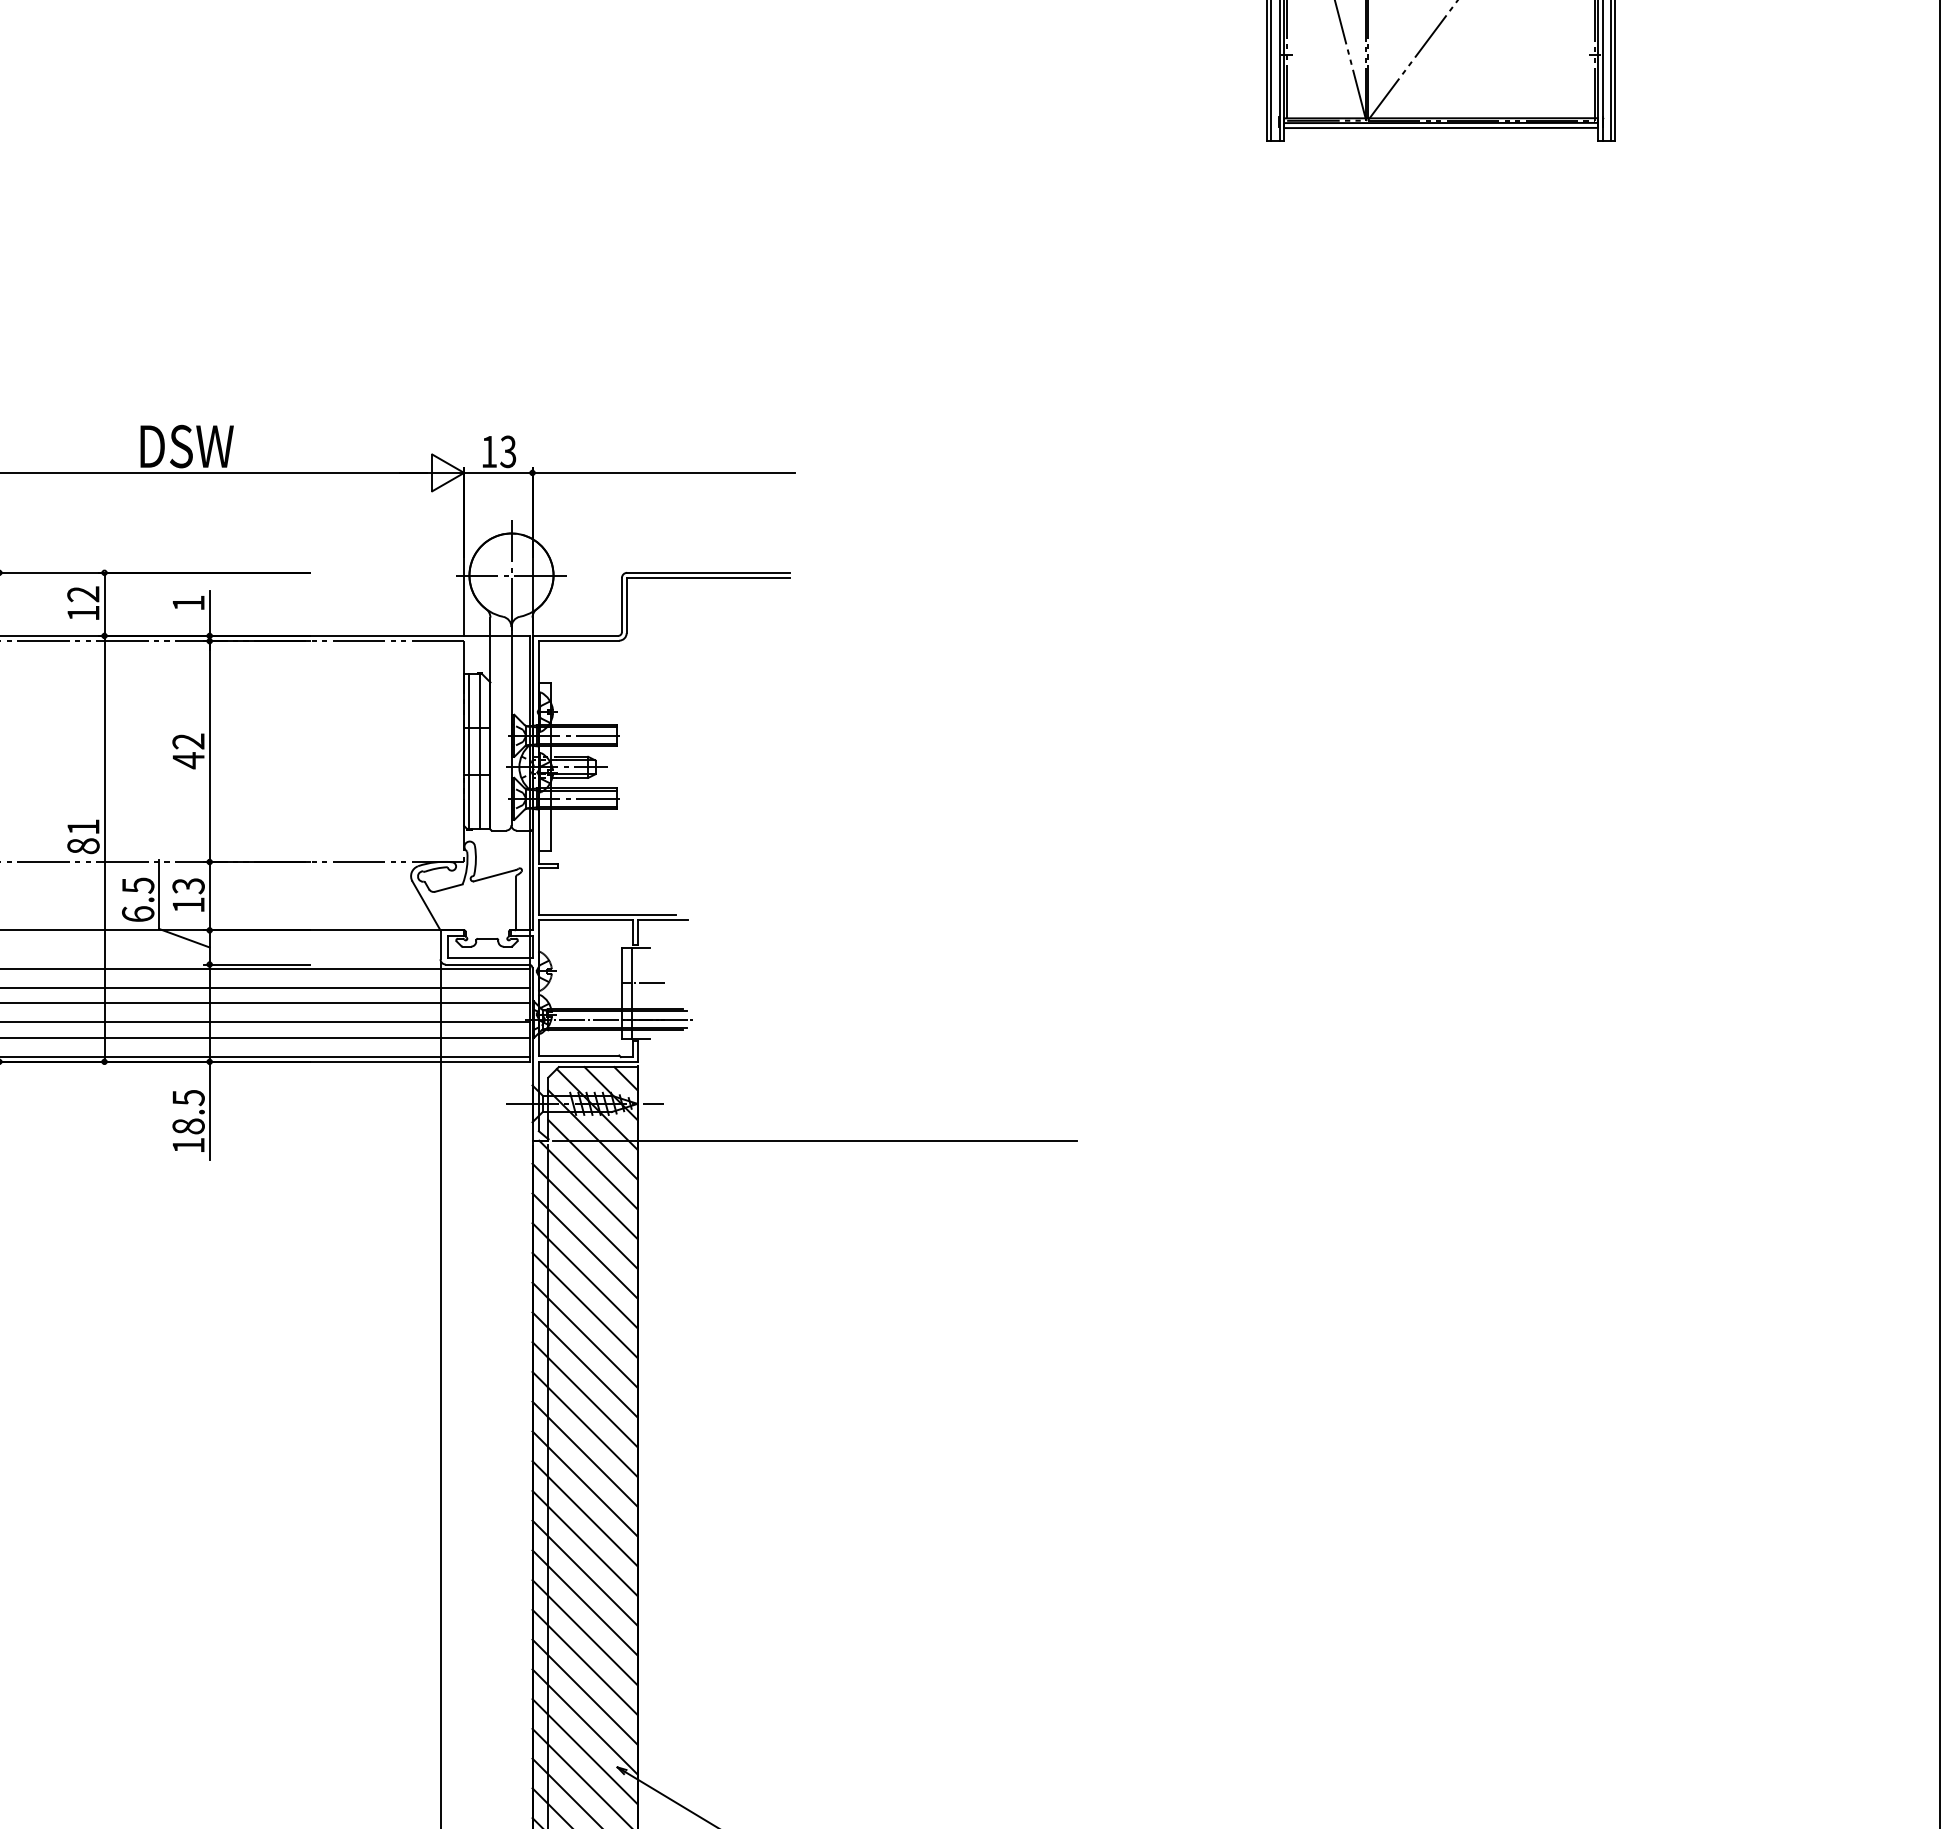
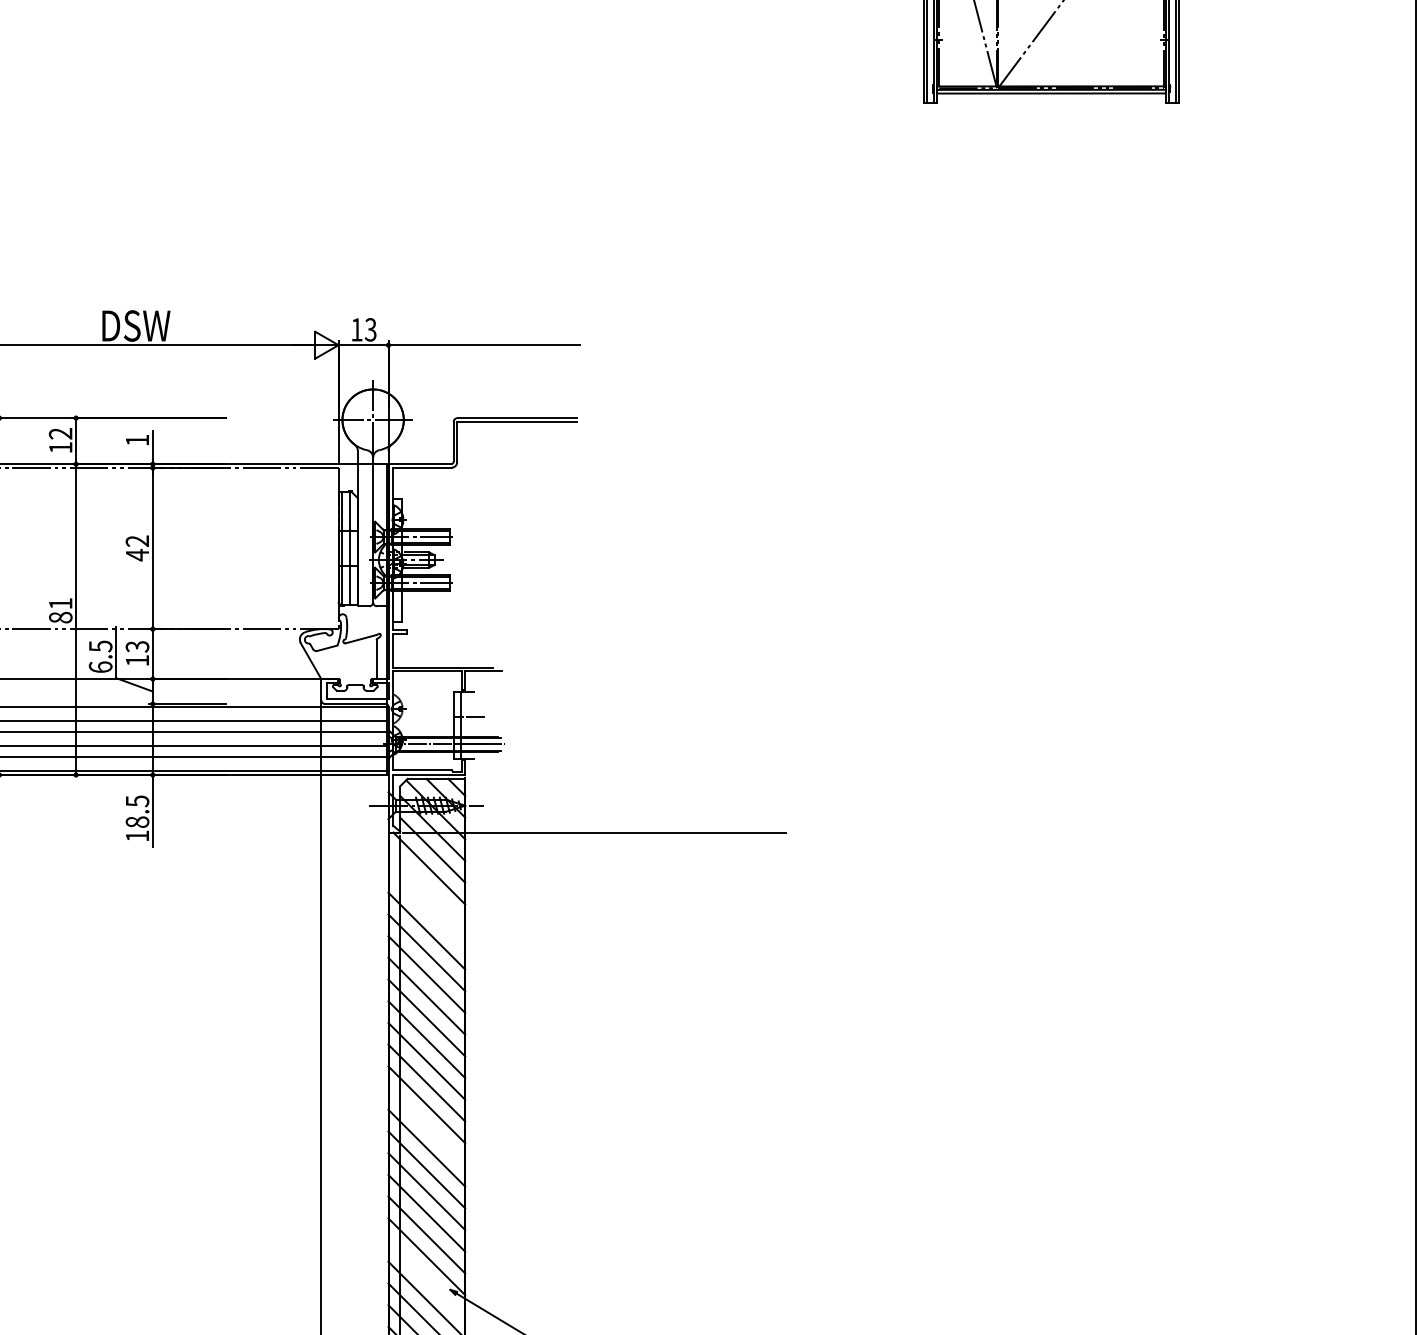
line: (584, 1215) -> (426, 887), removed
line: (584, 1246) -> (426, 909), removed
line: (584, 1543) -> (426, 1126), removed
line: (584, 1751) -> (426, 1278), removed

